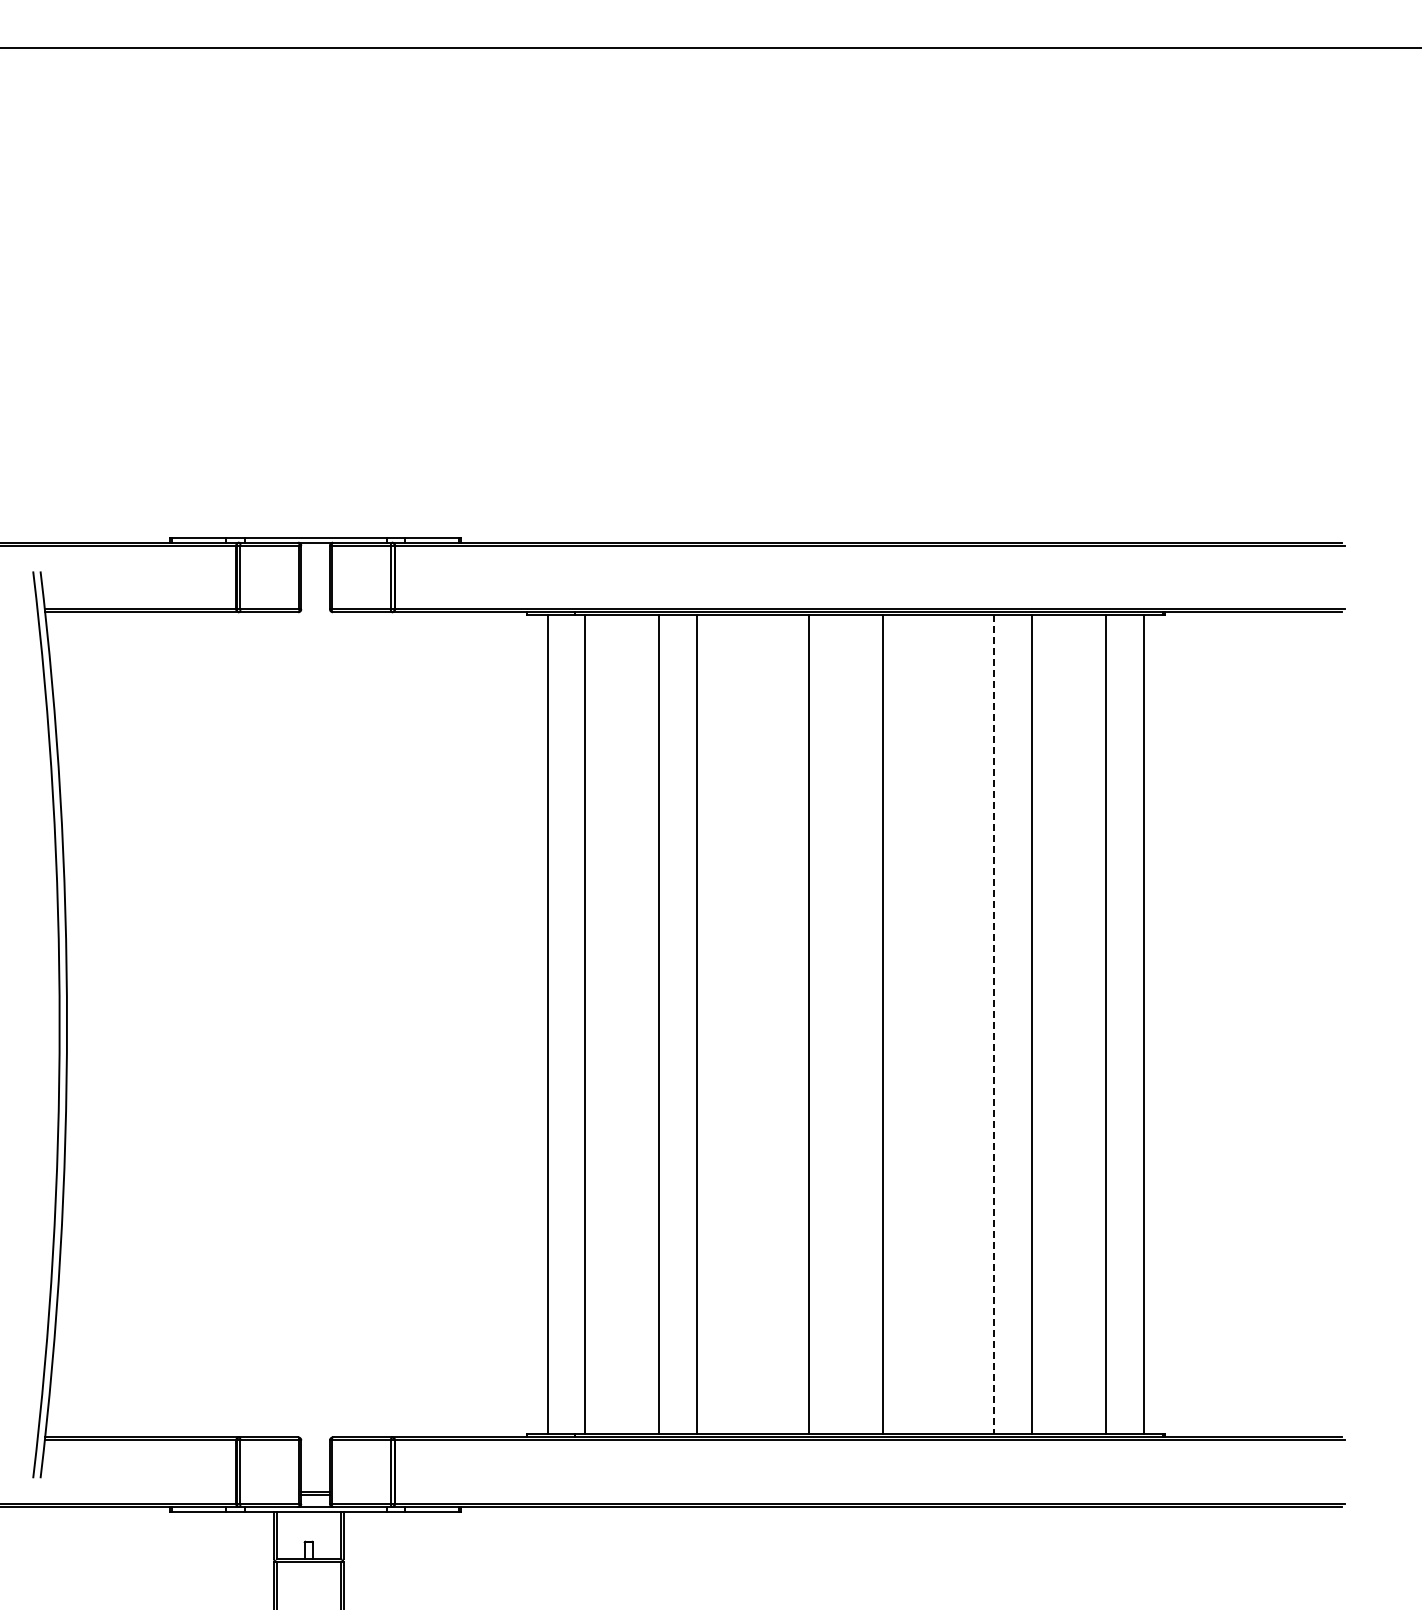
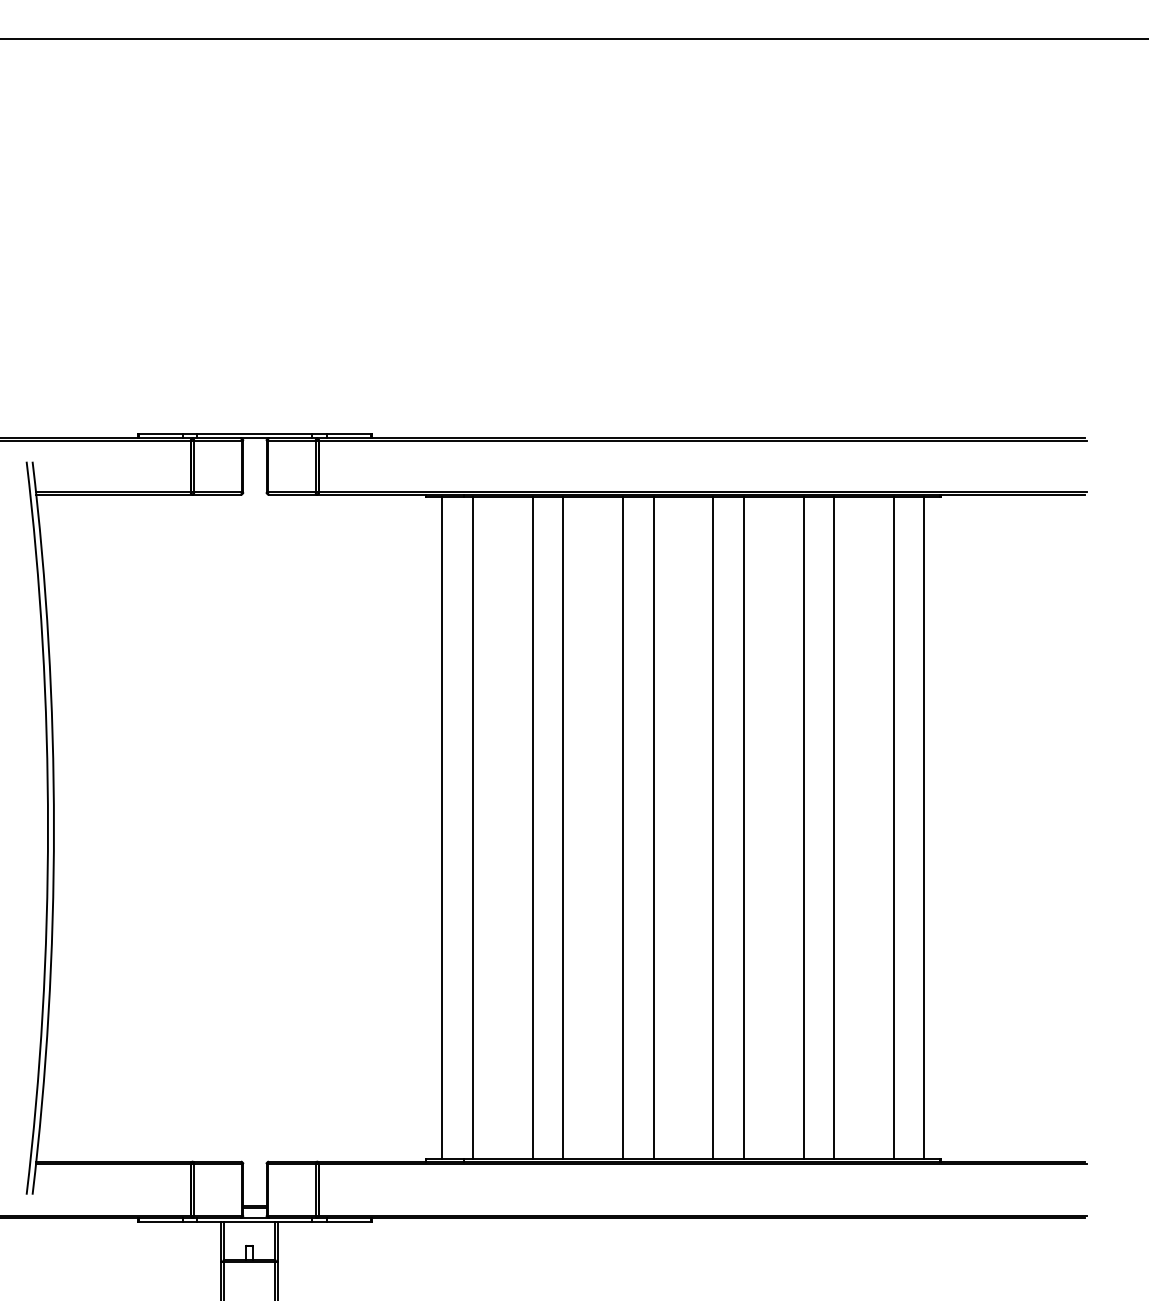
line: (771, 1024) -> (623, 827), added
line: (920, 1024) -> (743, 827), added
line: (994, 1024) -> (803, 827), dashed -> solid

